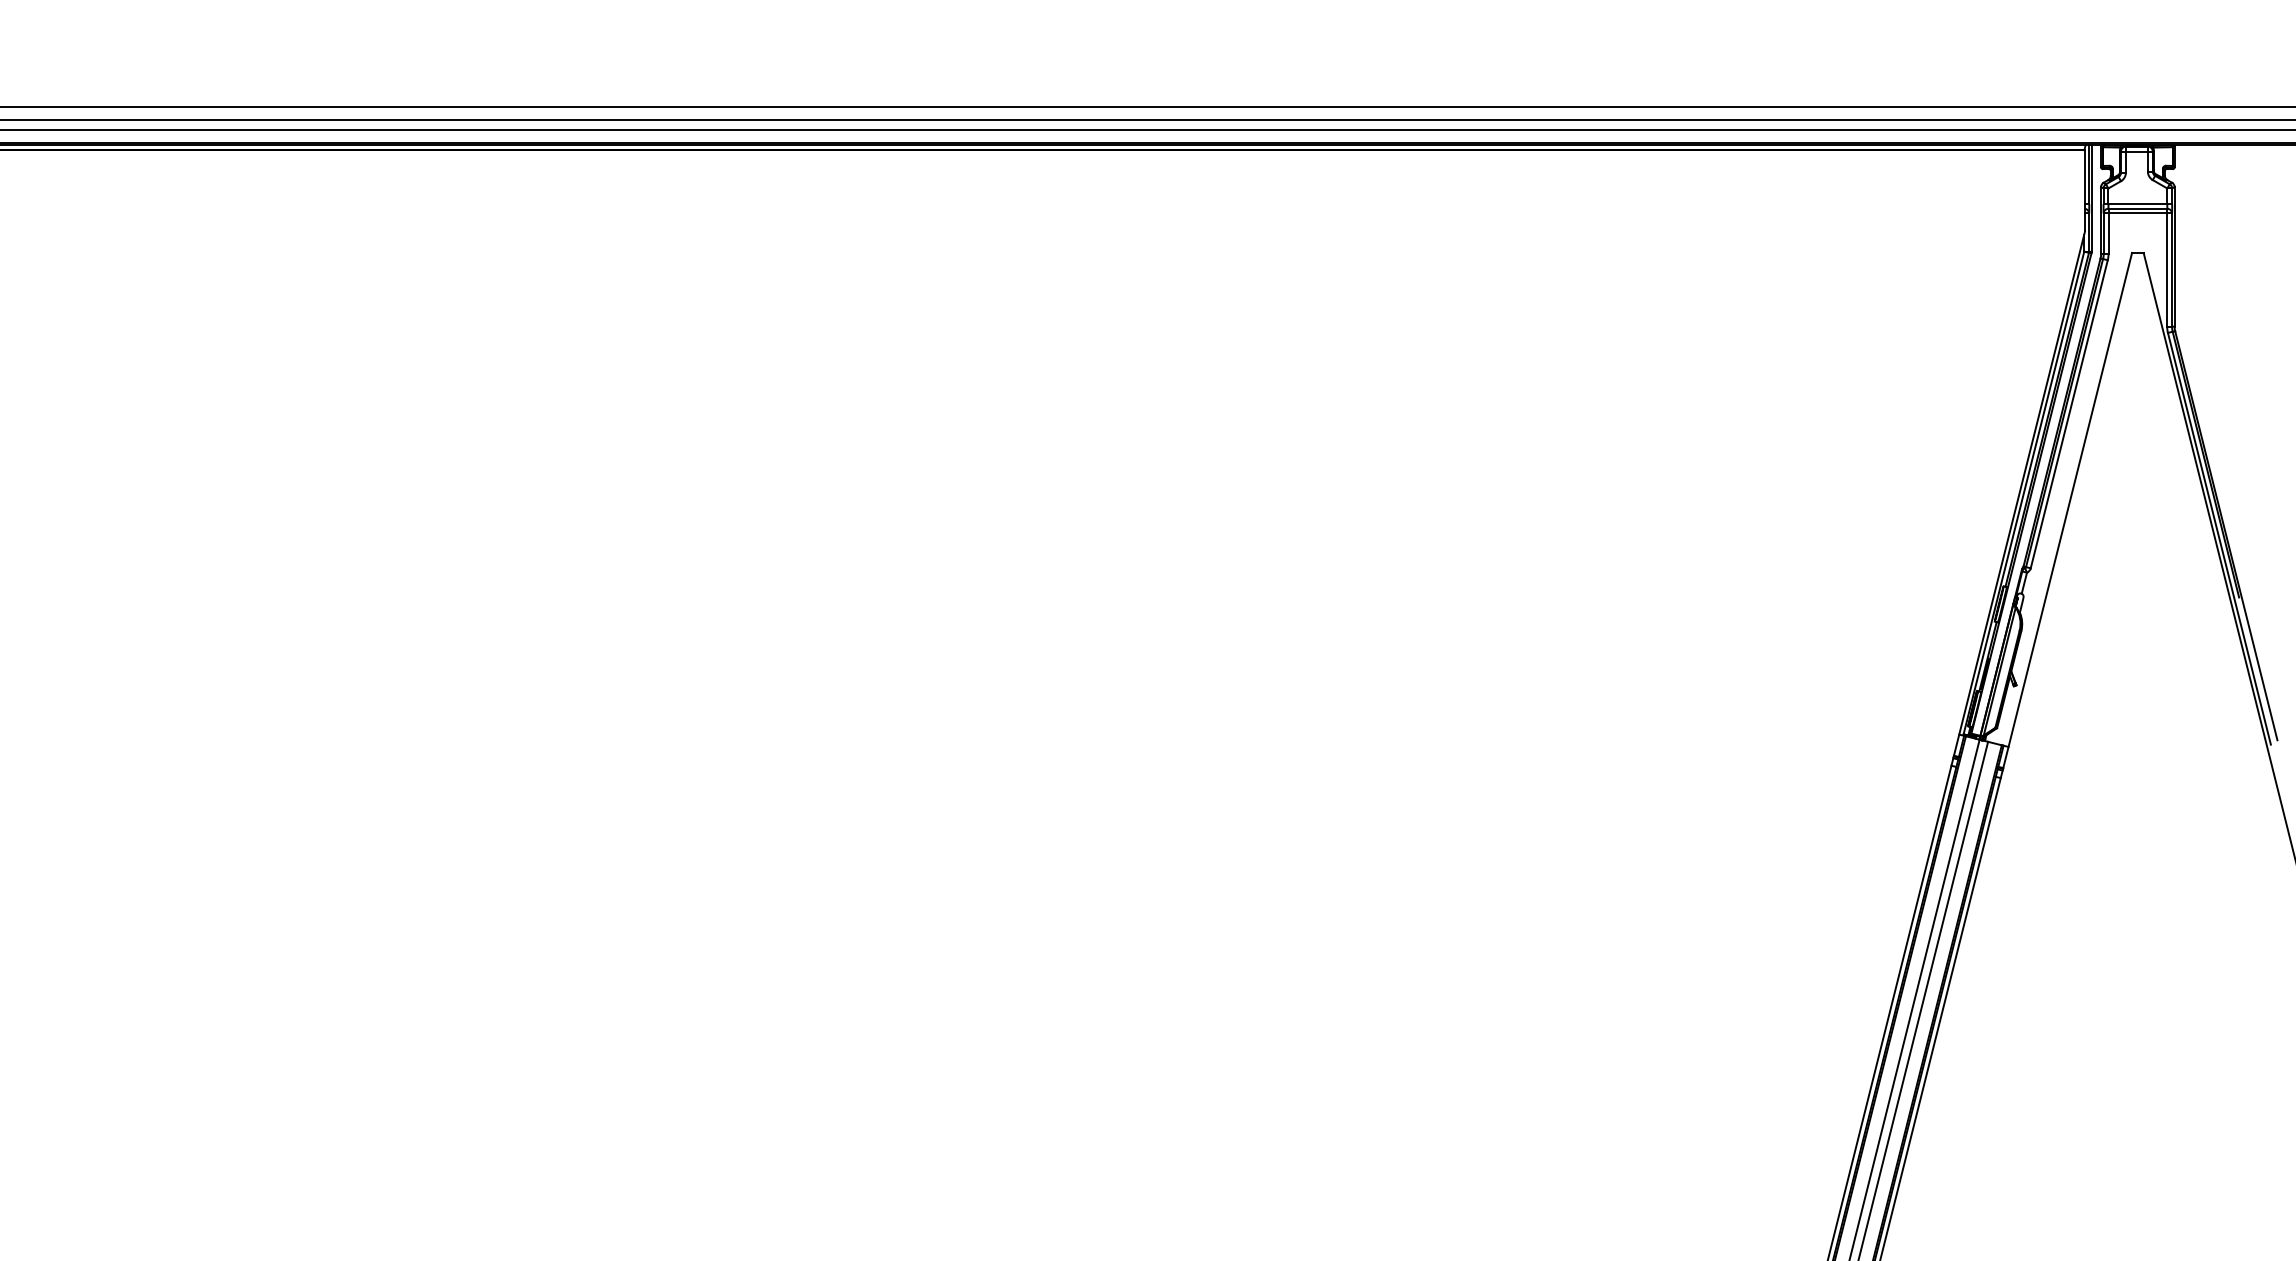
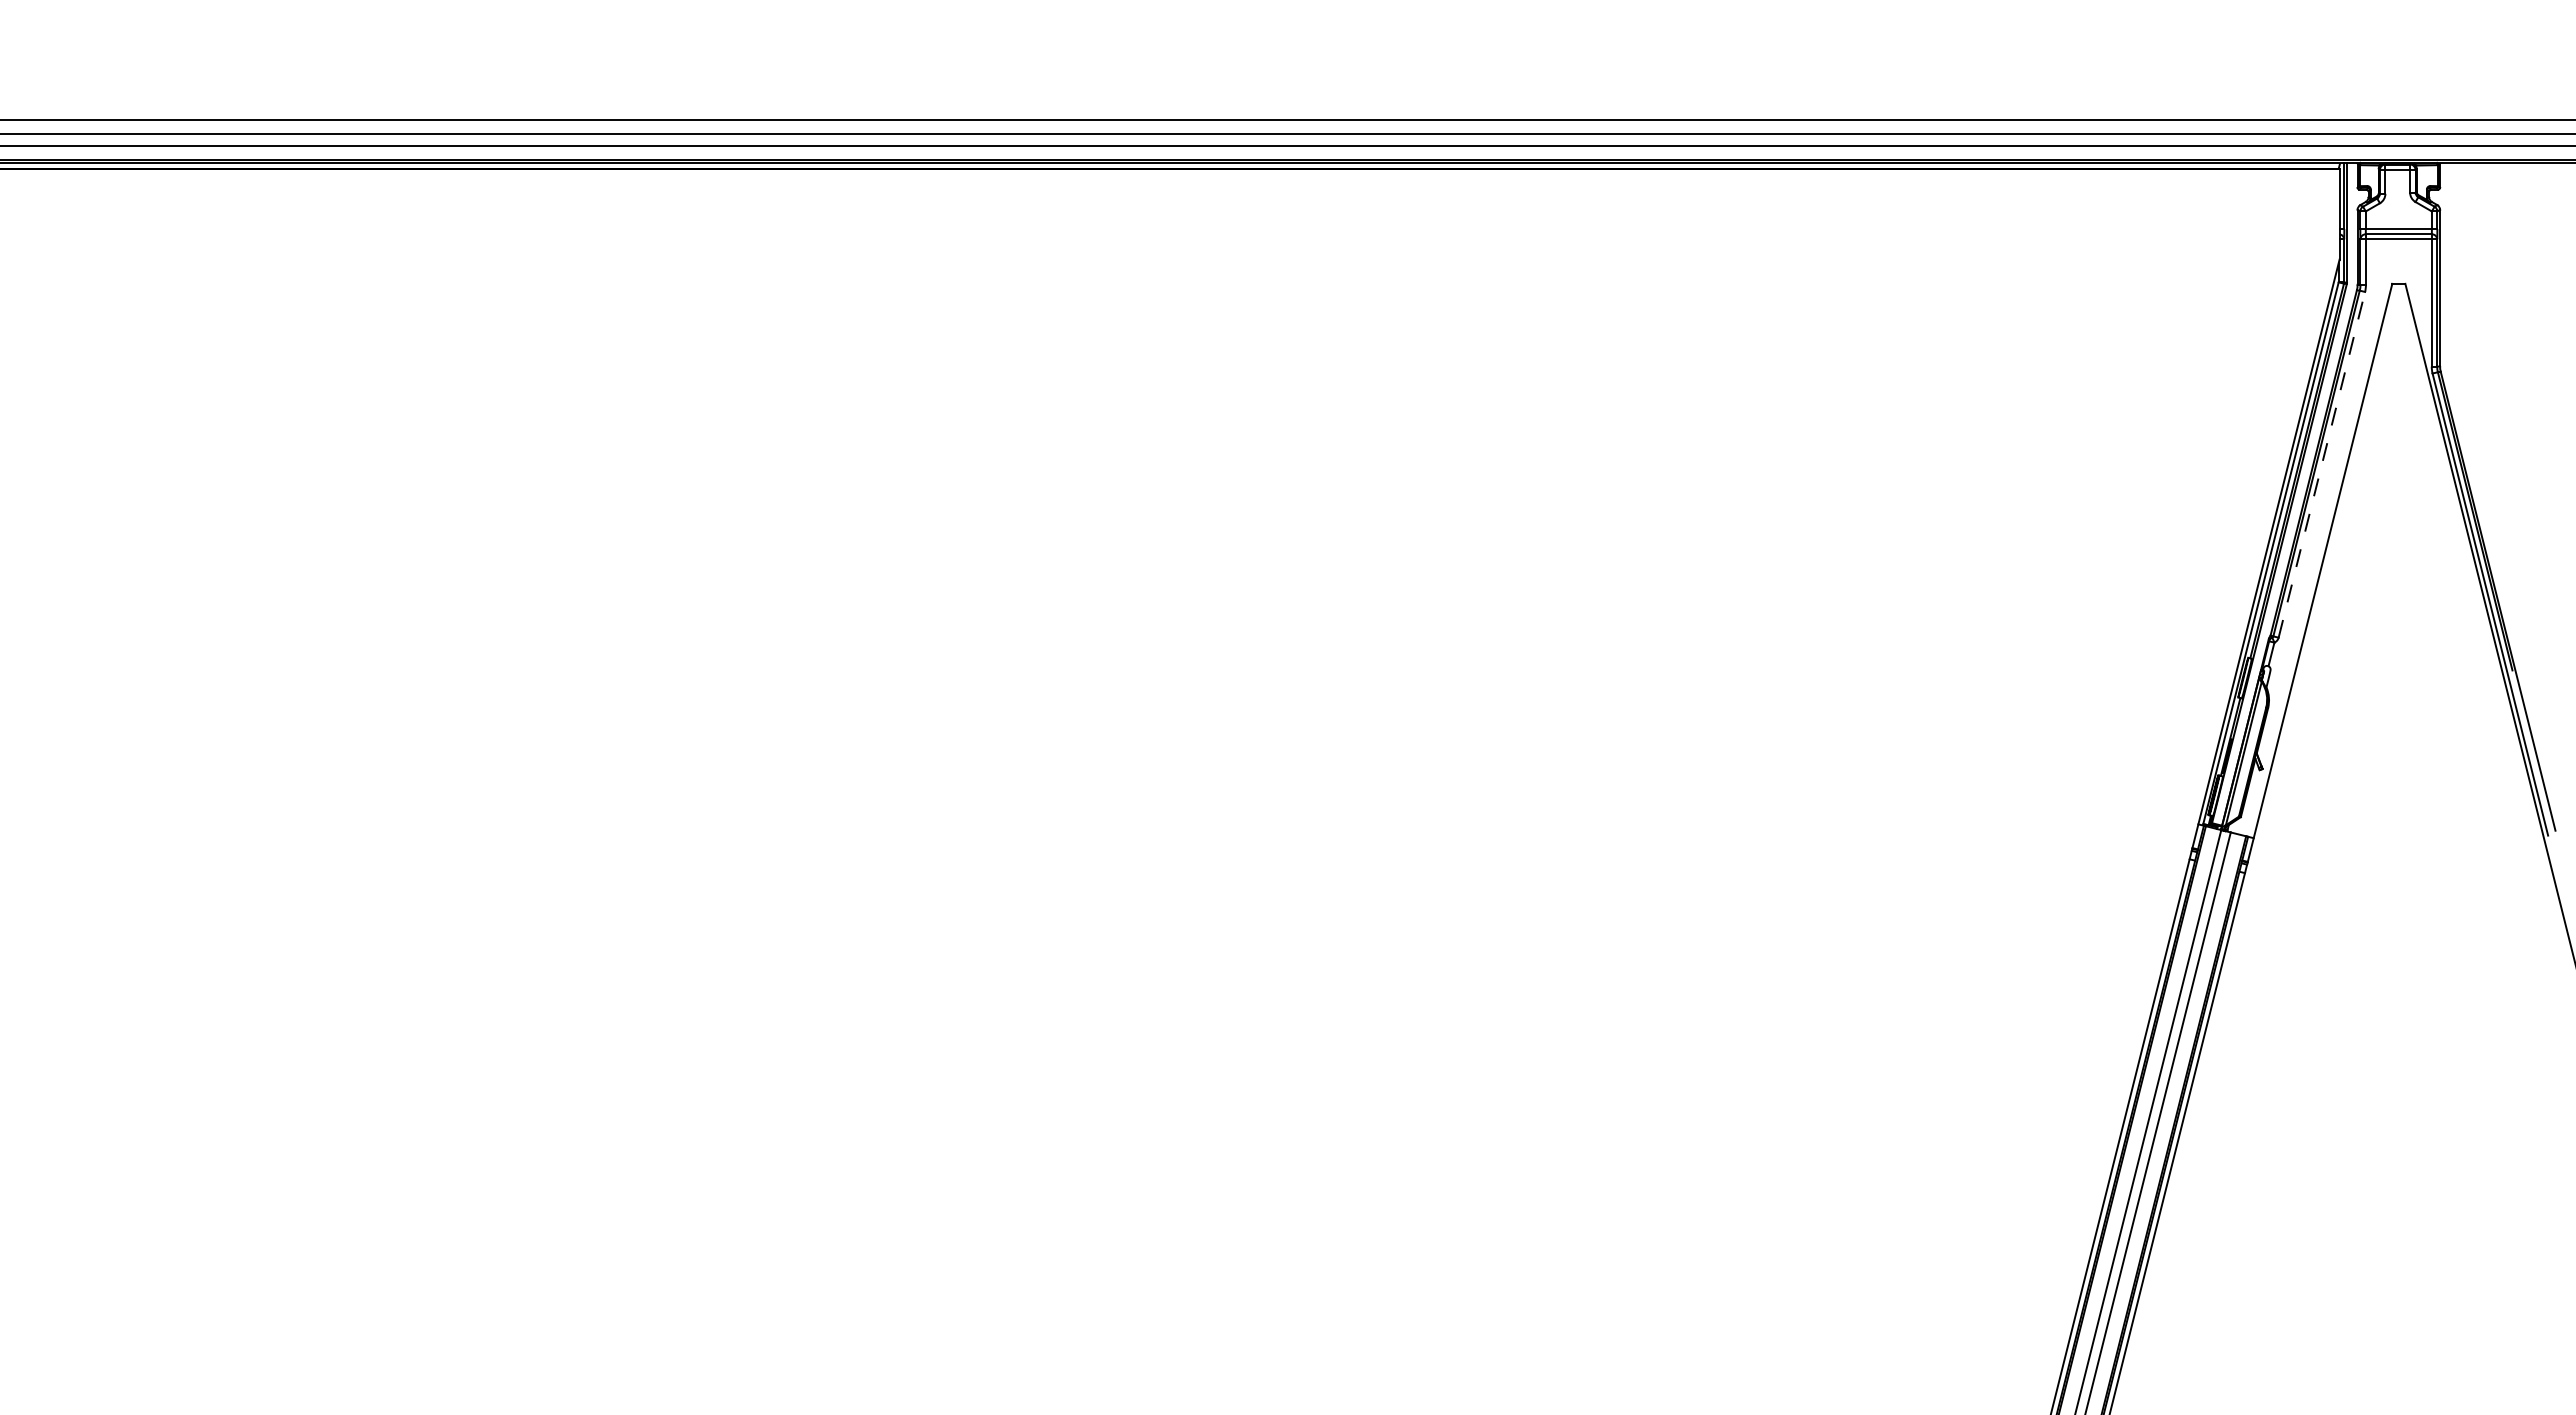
line: (2068, 413) -> (2321, 464), solid -> dashed

